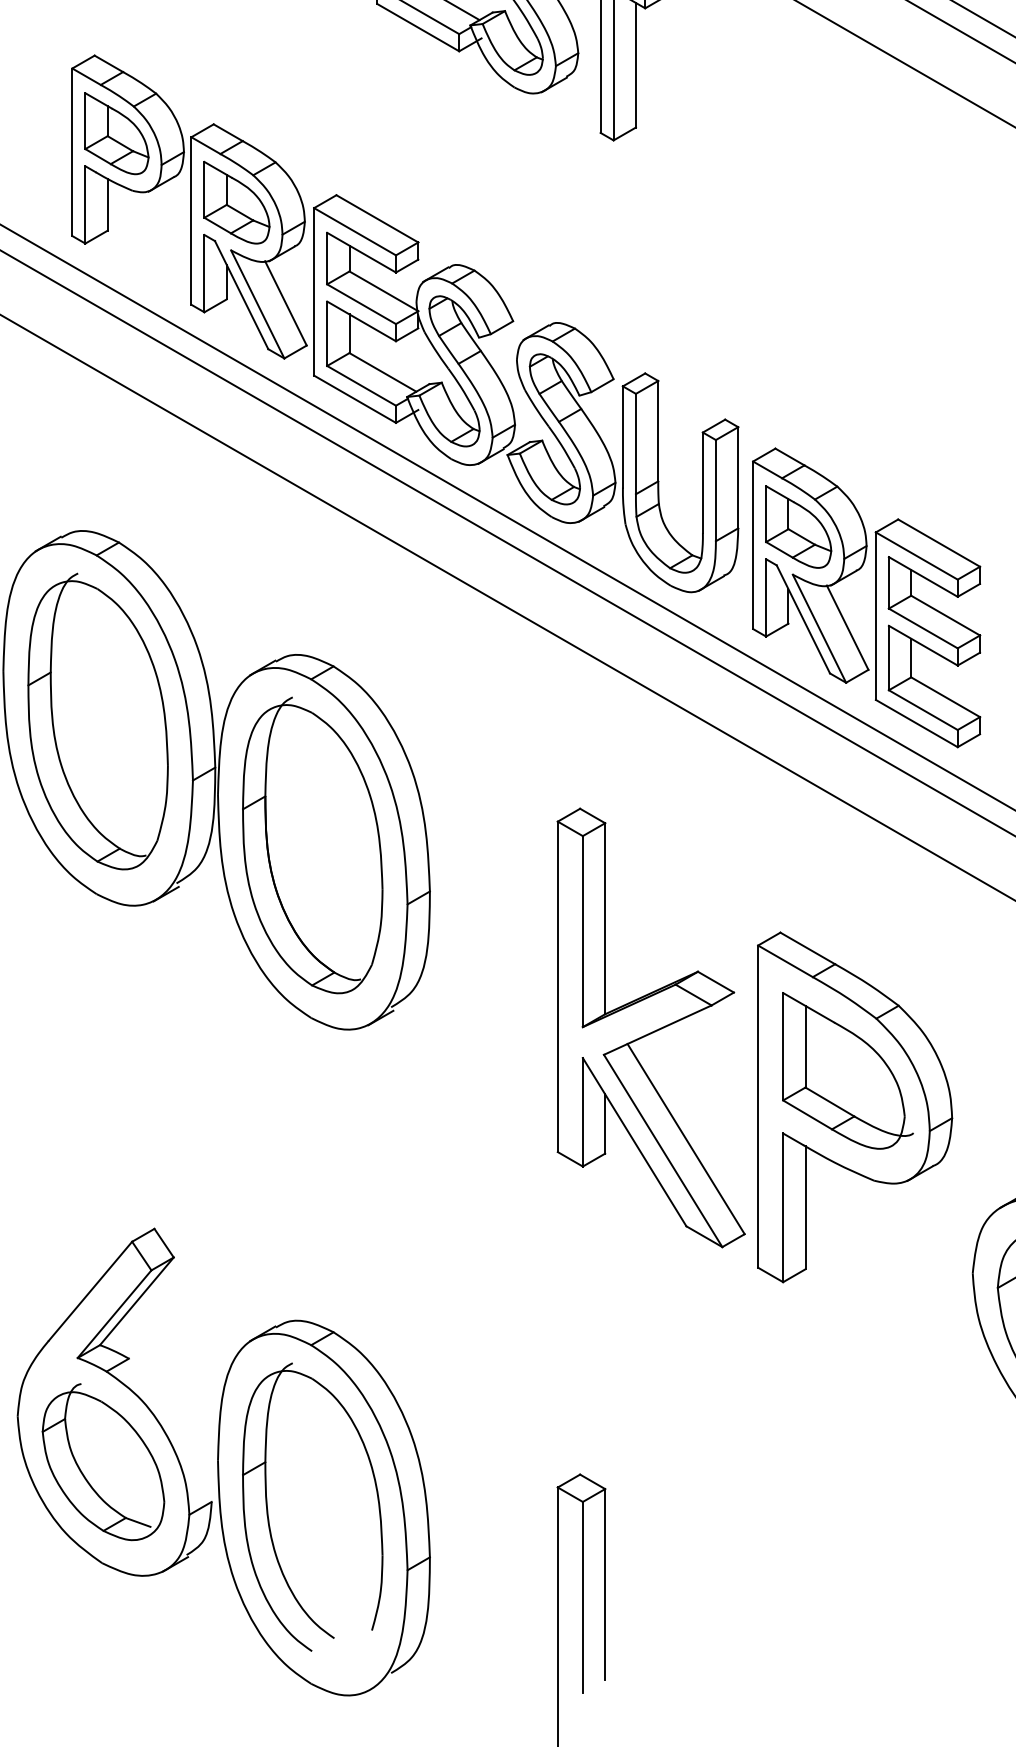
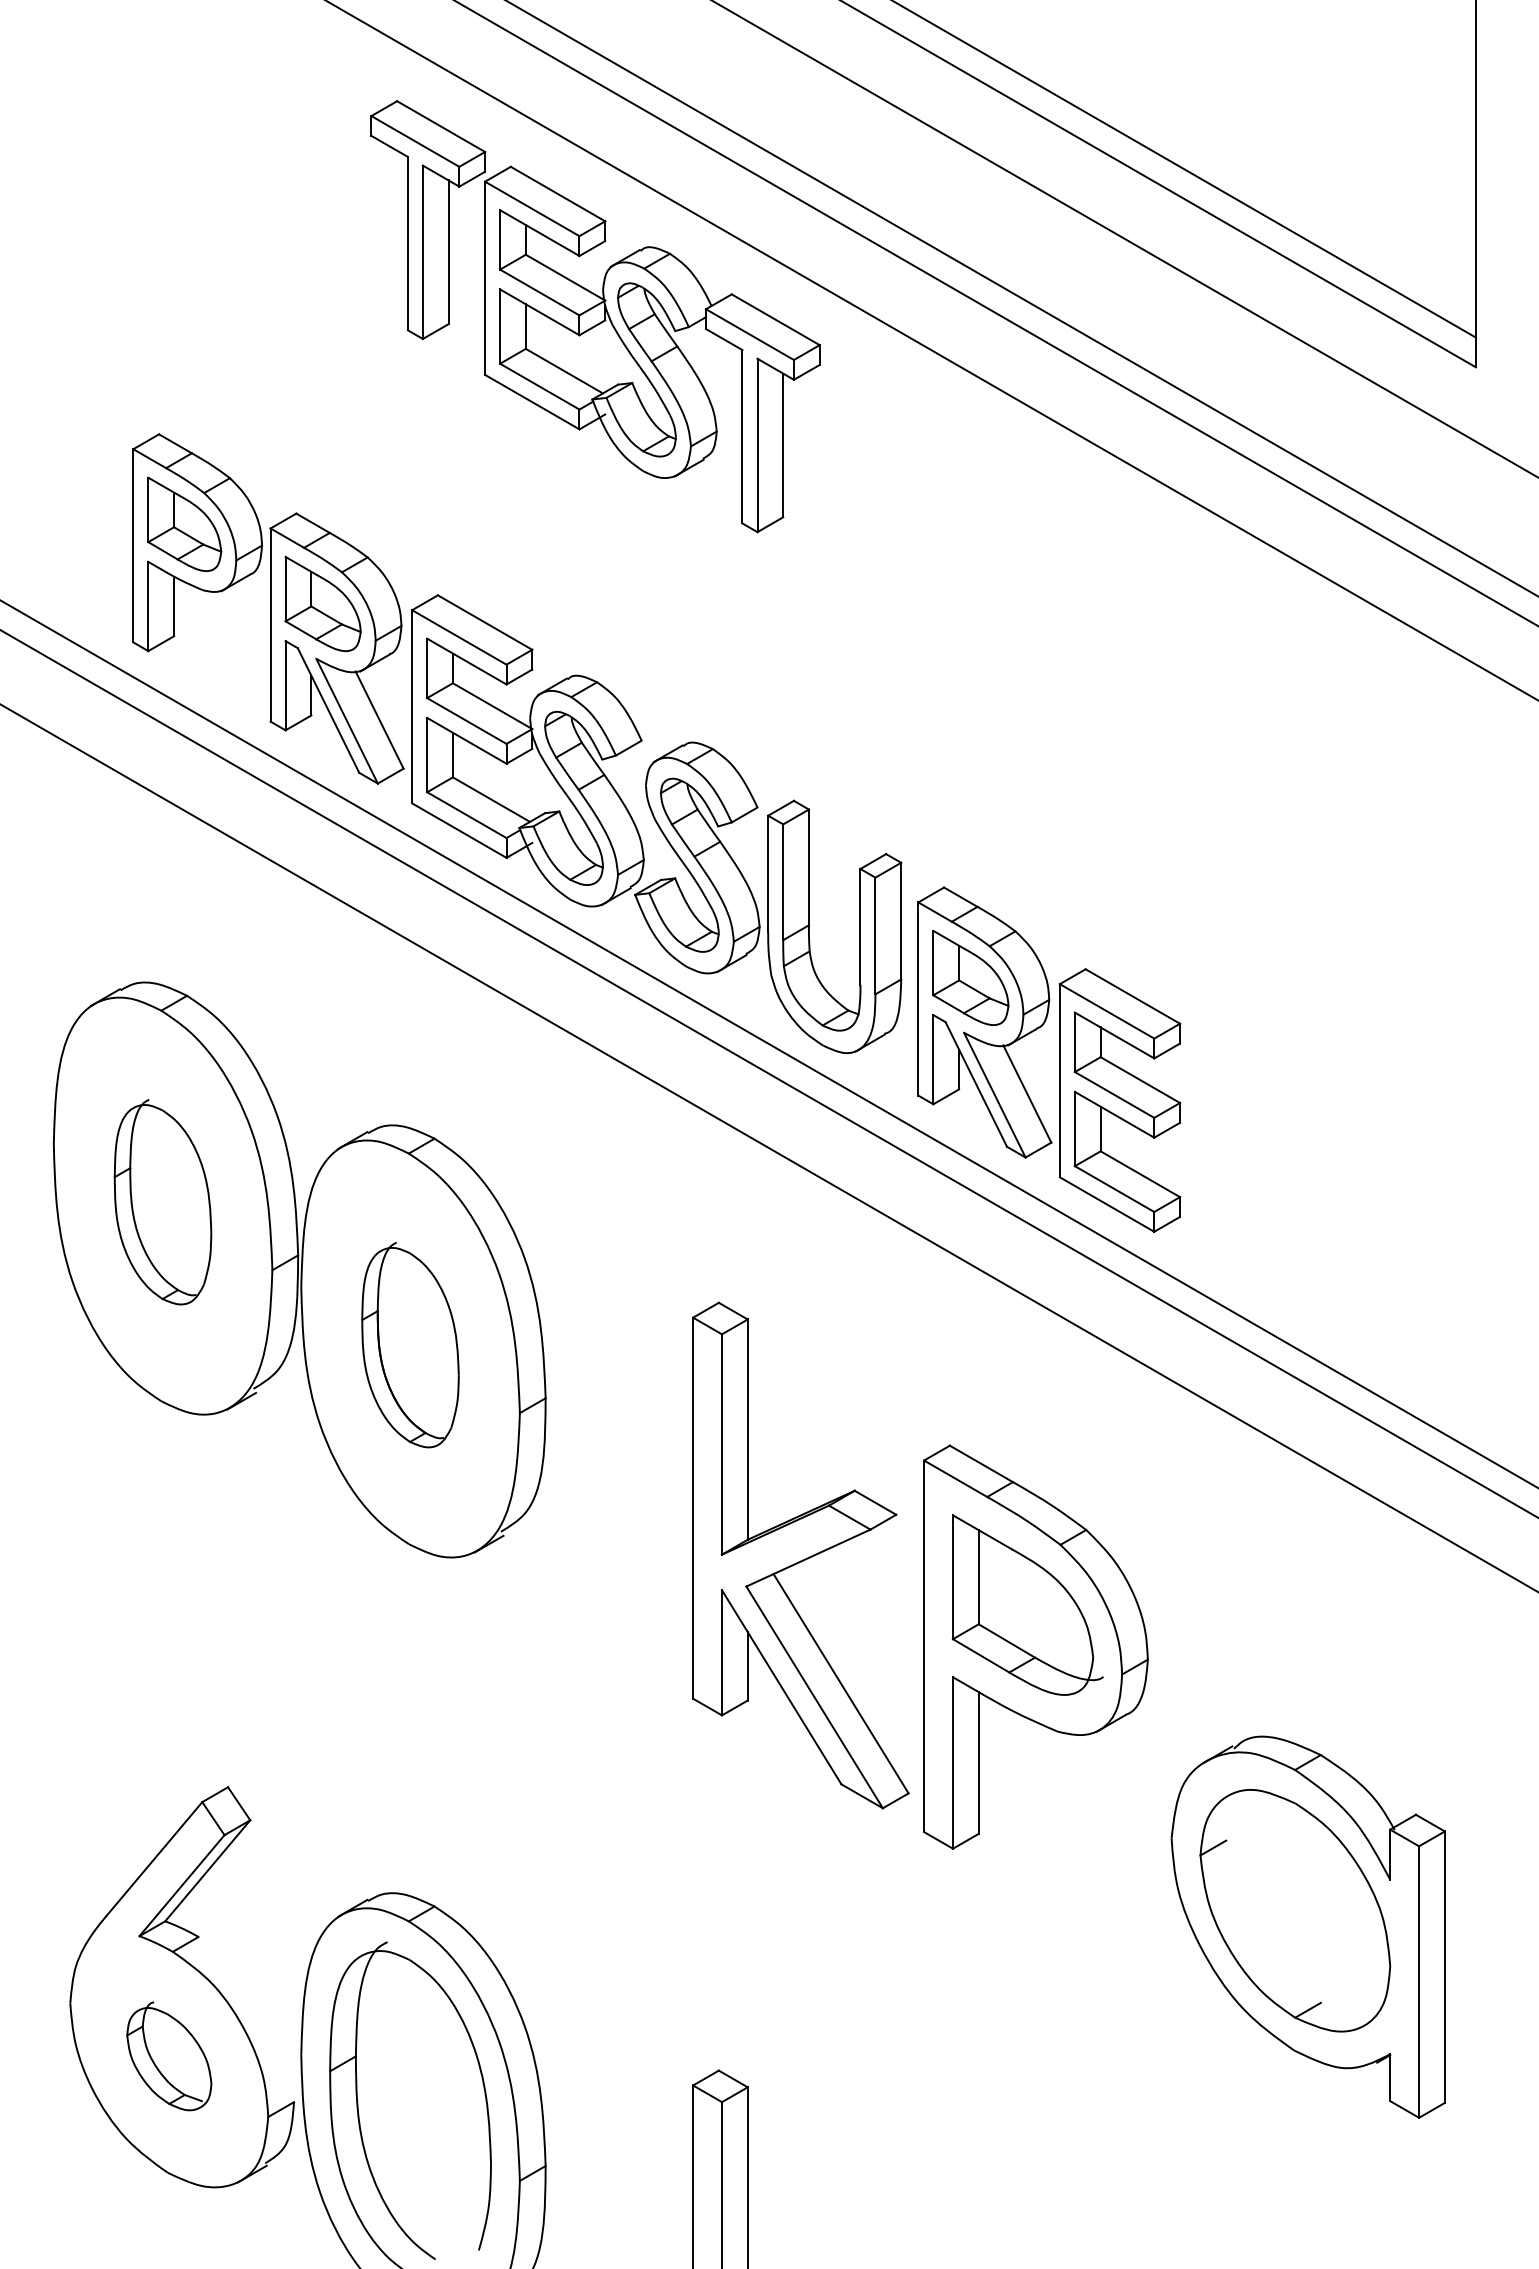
part: (97, 720) -> (162, 1201), size x0.6
part: (312, 844) -> (410, 1344), size x0.6
part: (103, 1462) -> (169, 2056), size x0.6

